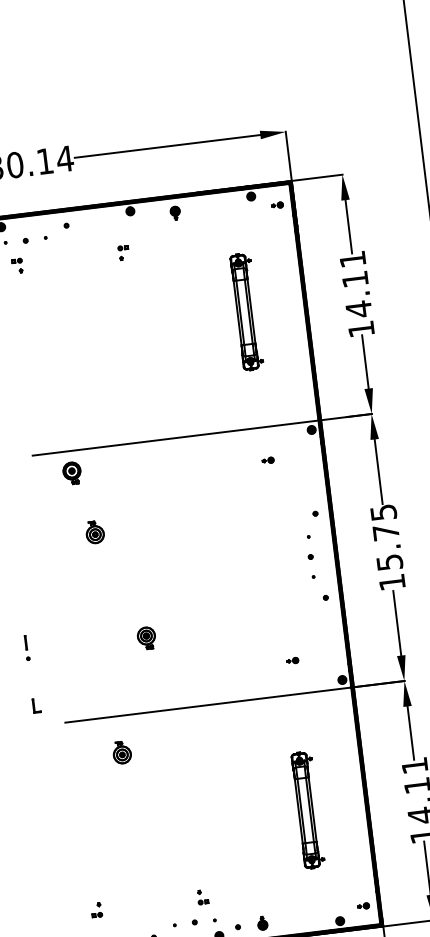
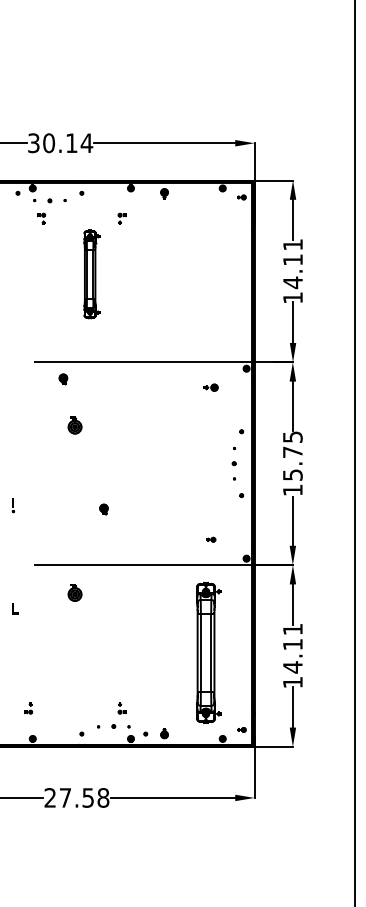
part: (246, 312) -> (91, 274), moved
part: (268, 460) -> (211, 387), size x1.6
part: (72, 473) -> (63, 379), size x0.6
part: (146, 638) -> (103, 509), size x0.6
part: (26, 647) -> (13, 505), size x0.7
part: (36, 705) -> (15, 608), moved
part: (307, 809) -> (208, 652), size x1.6
part: (96, 910) -> (28, 708), moved

